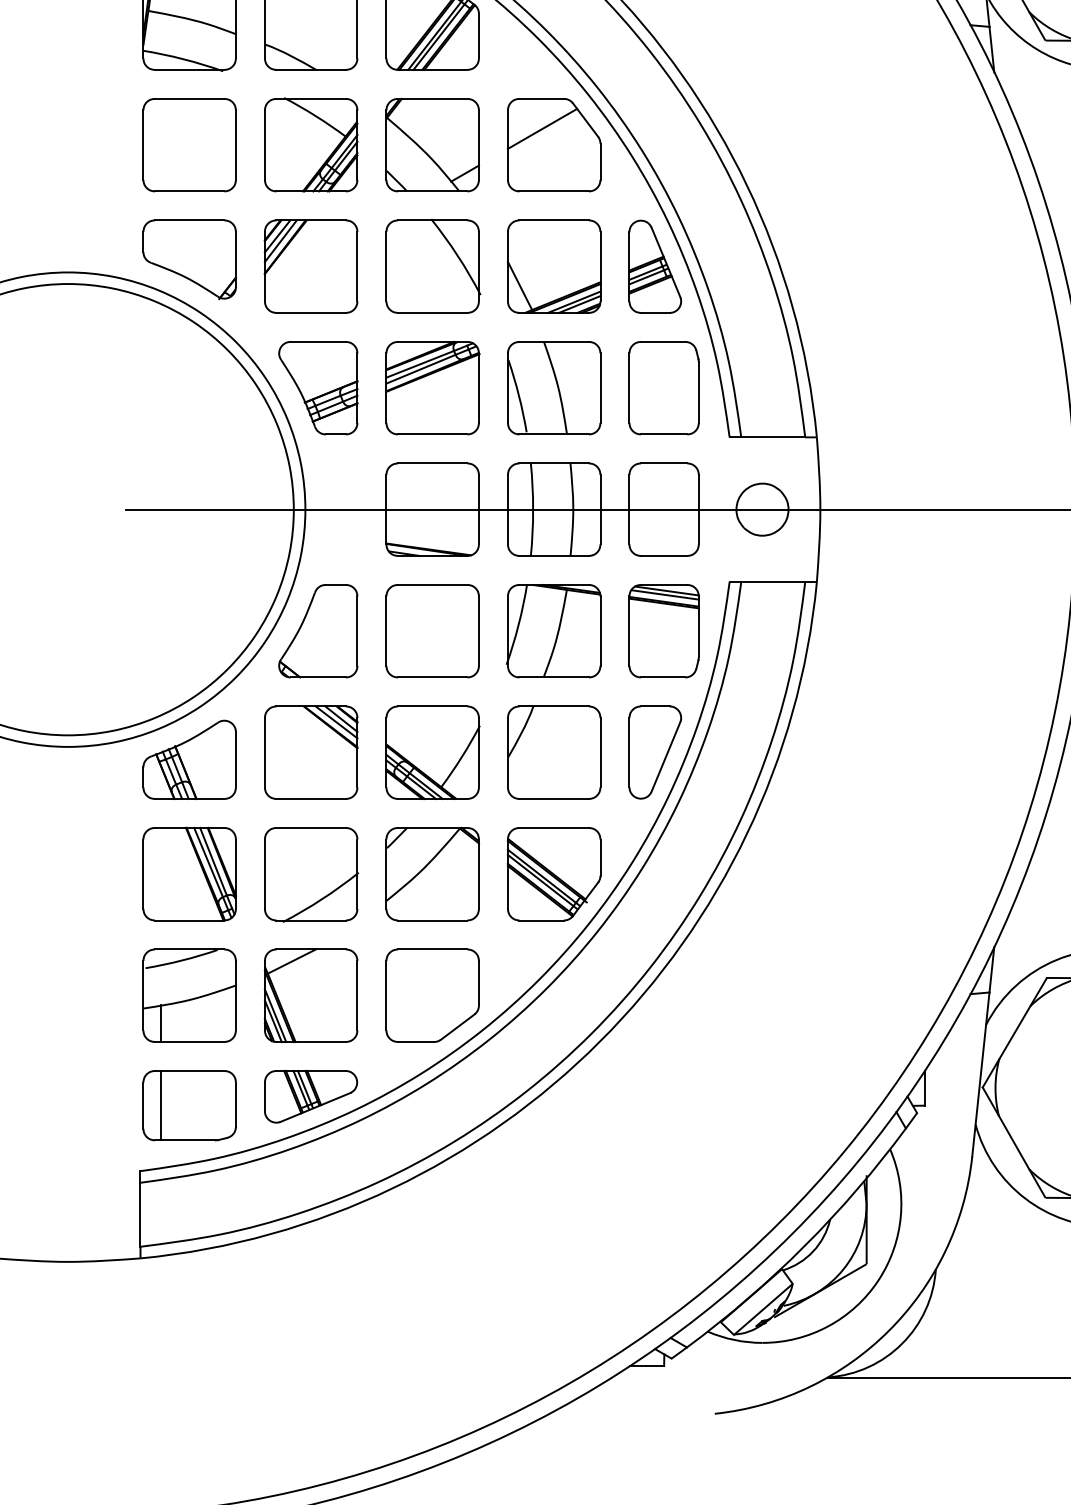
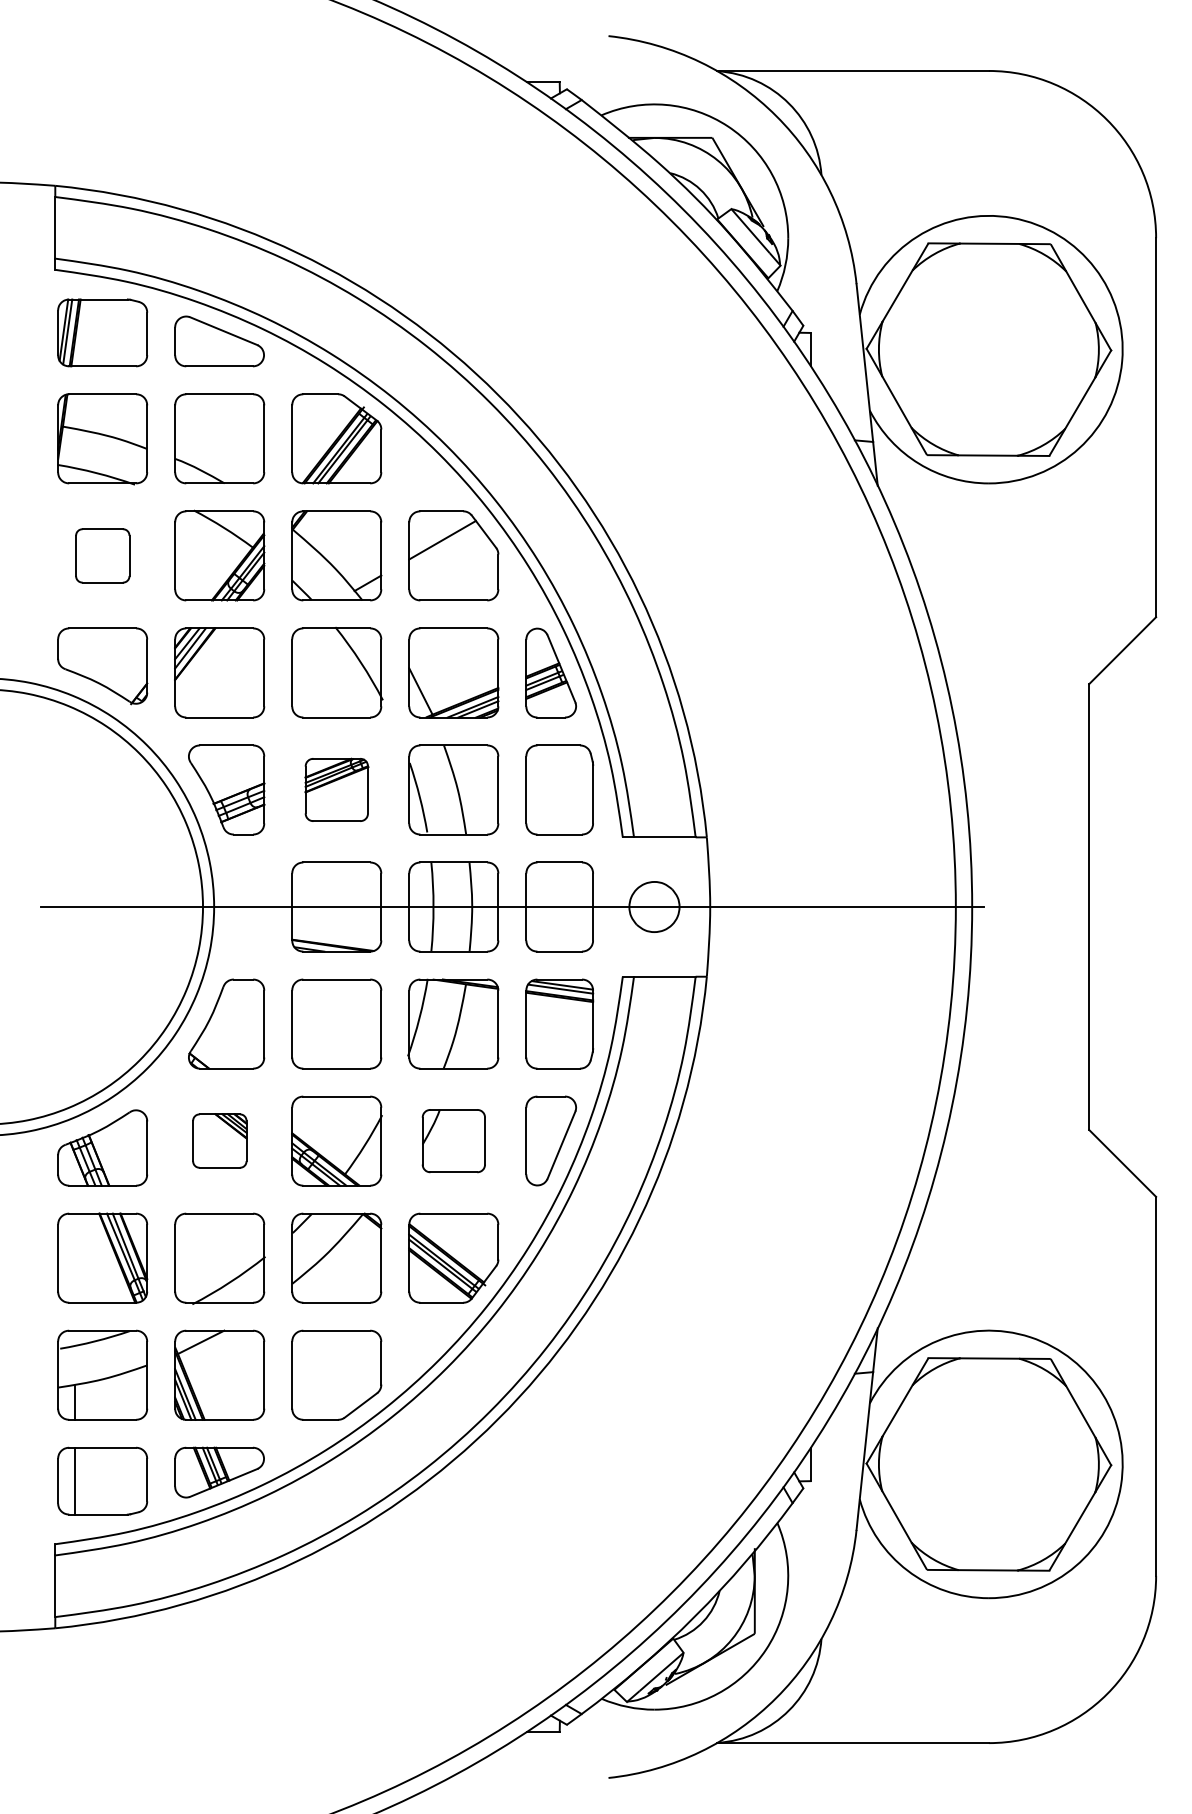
part: (189, 144) -> (102, 555), size x0.6
part: (432, 387) -> (336, 789), size x0.7
part: (310, 752) -> (219, 1140), size x0.6
part: (553, 752) -> (453, 1140), size x0.7

